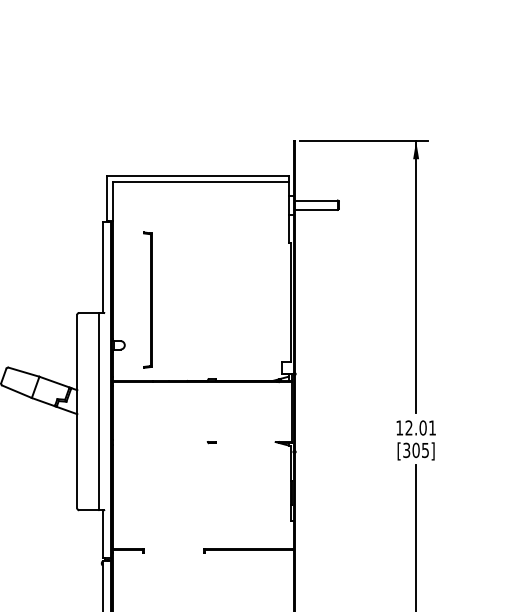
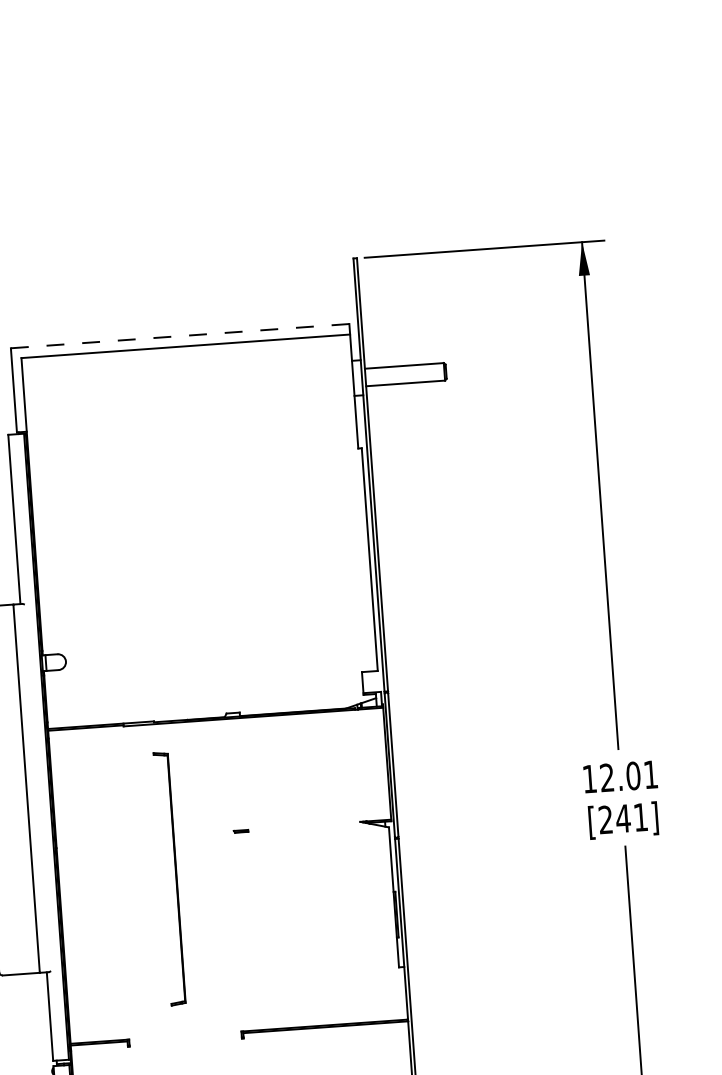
line: (198, 176) -> (180, 336), solid -> dashed
part: (147, 299) -> (168, 877), moved
text: (415, 450) -> (622, 818), [305] -> [241]

